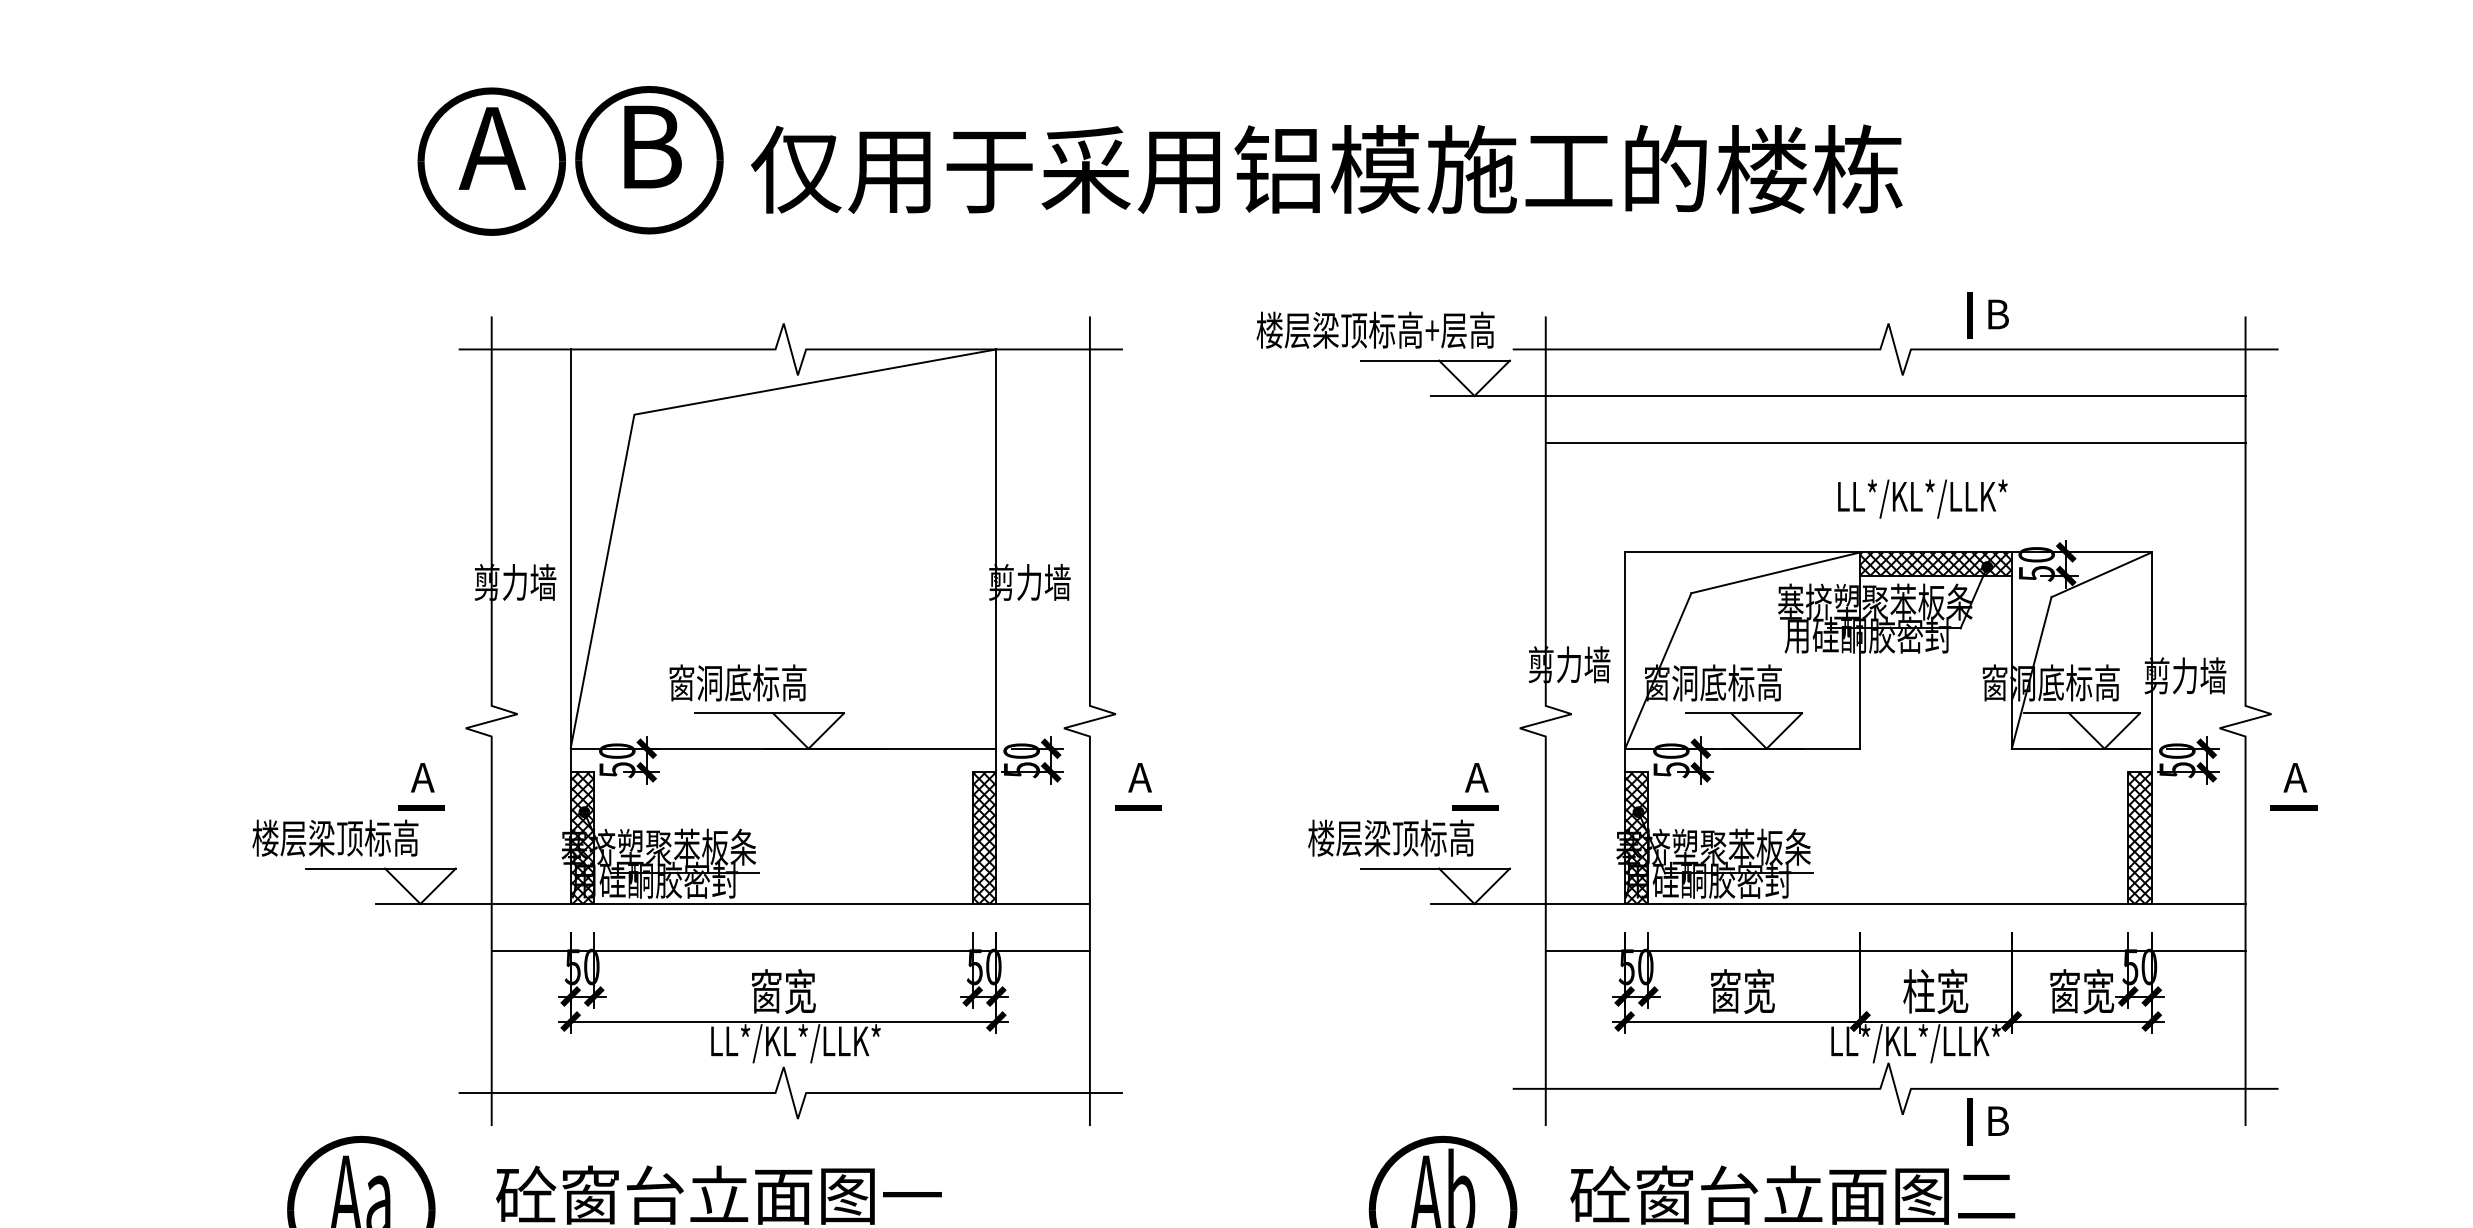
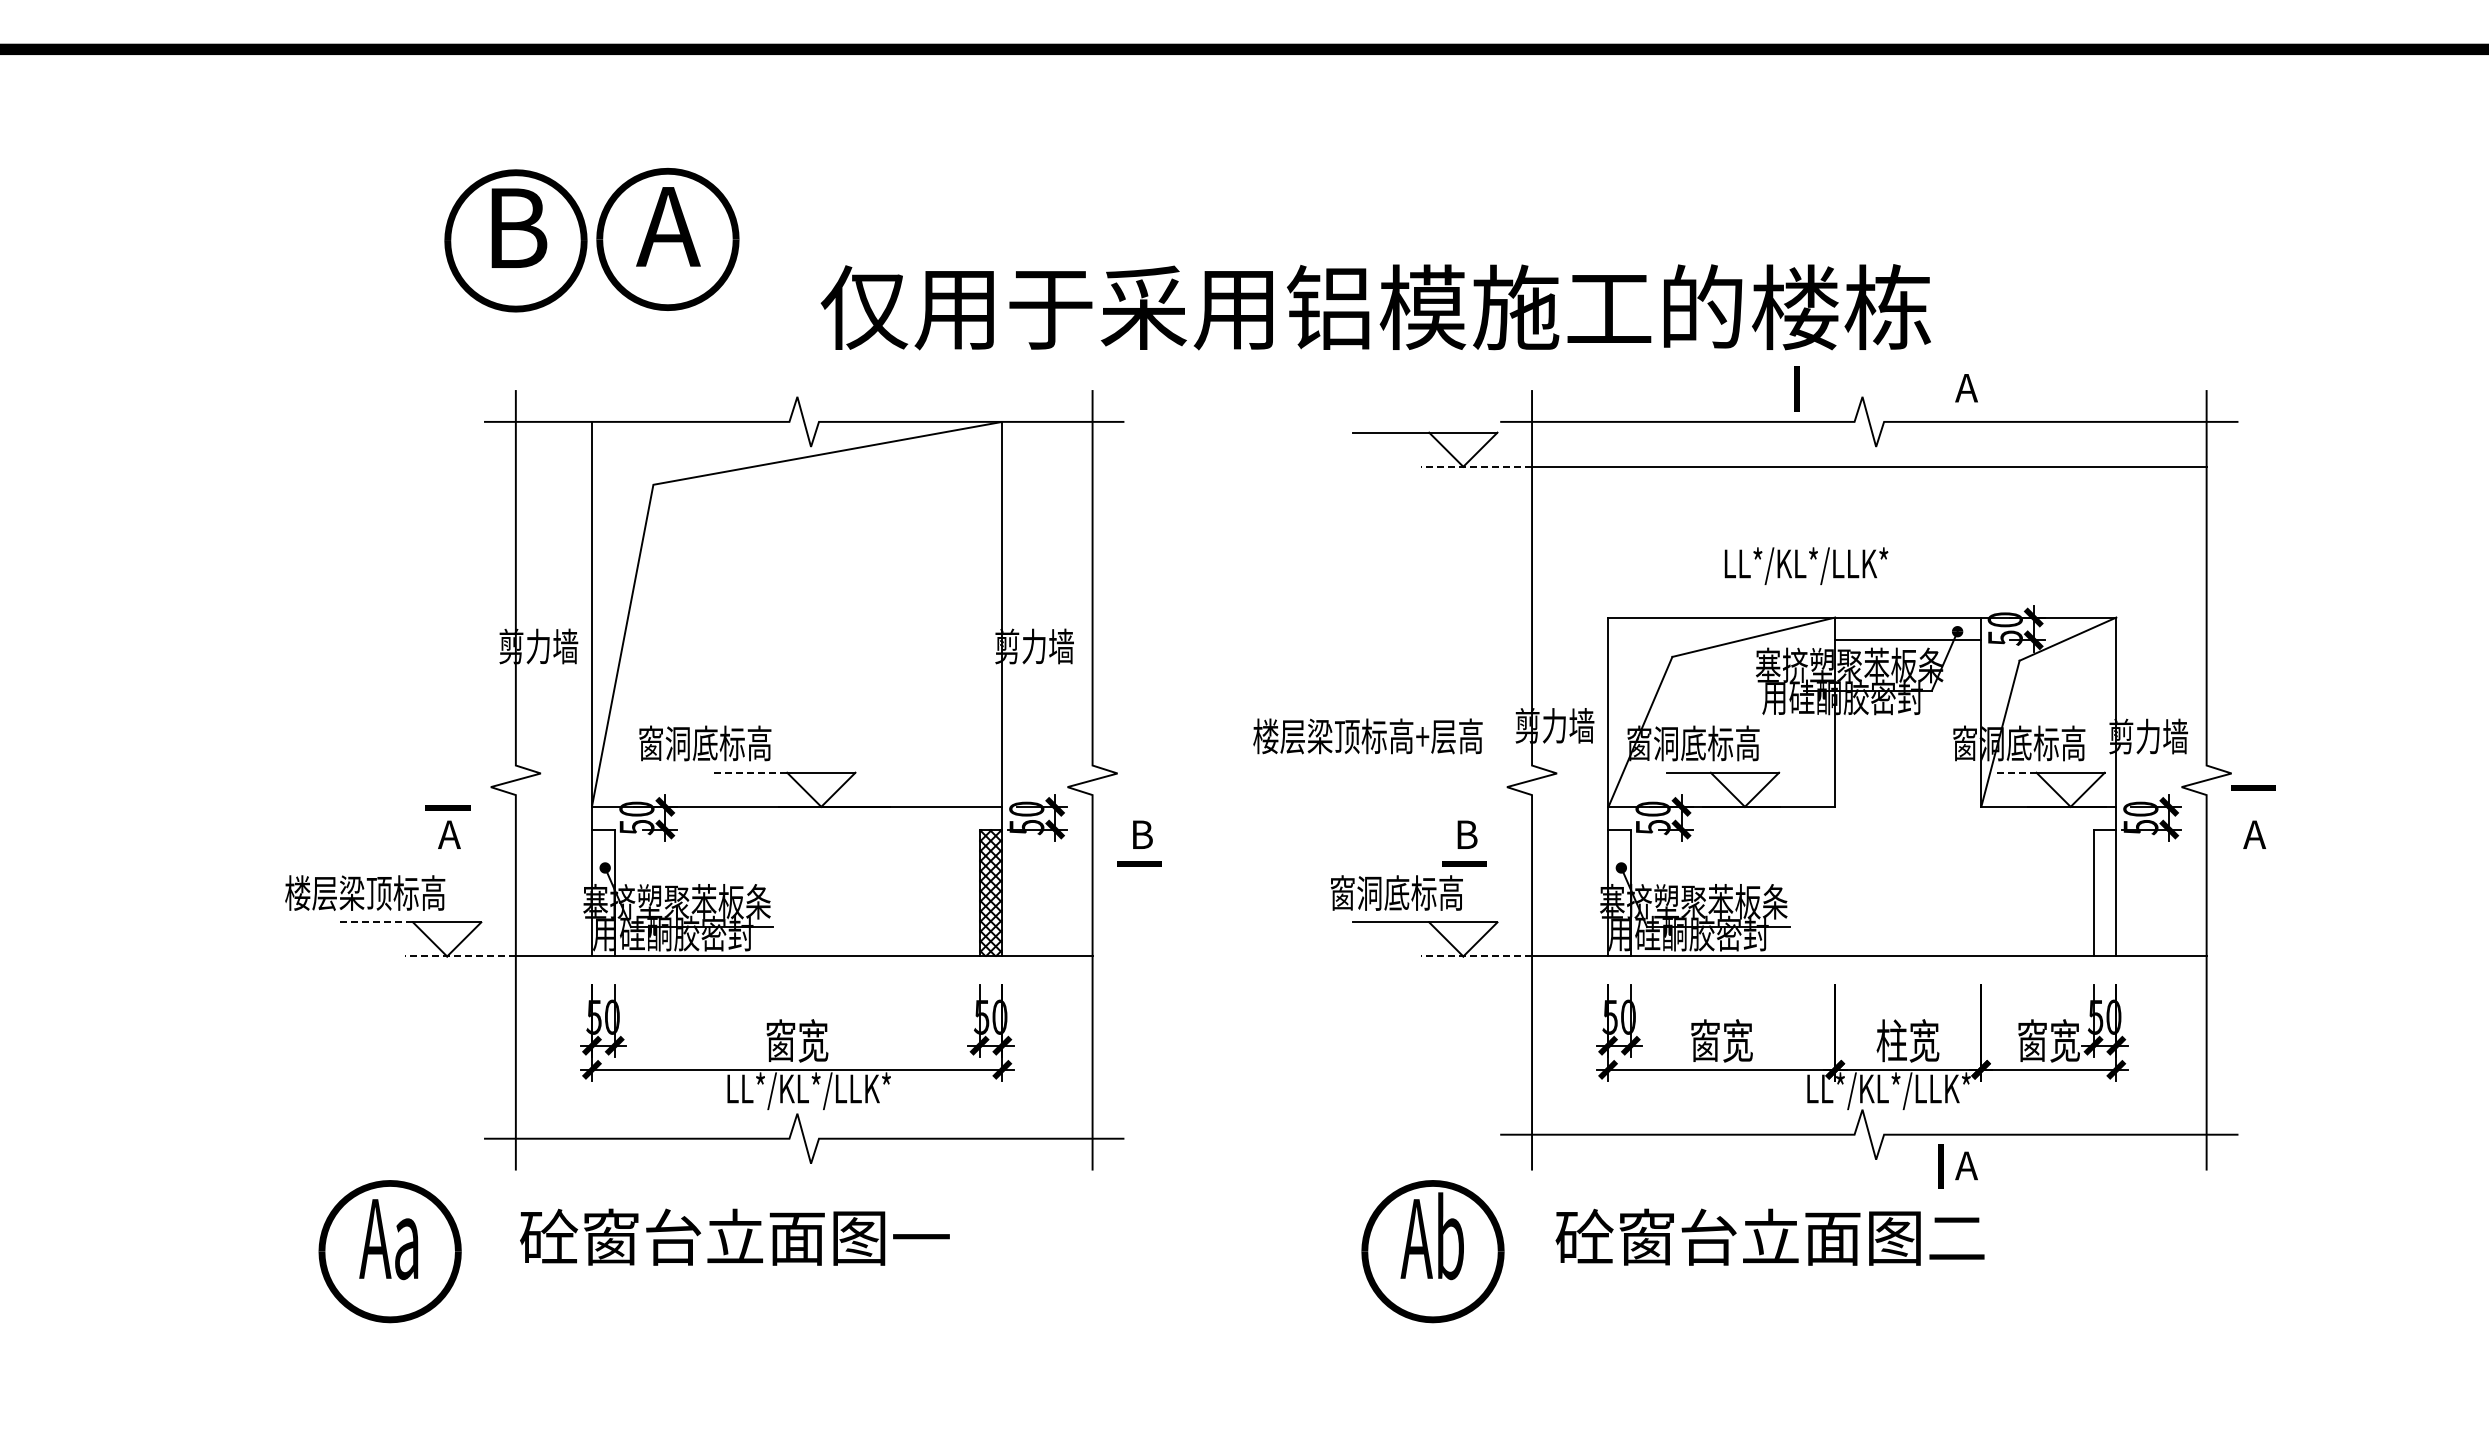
text: (650, 146) -> (668, 226), B -> A
text: (492, 147) -> (516, 227), A -> B
text: (1326, 169) -> (1375, 307), moved
line: (1969, 314) -> (1796, 388), moved
text: (1996, 314) -> (1966, 388), B -> A
text: (1375, 330) -> (1367, 736), moved
line: (1488, 395) -> (1476, 466), solid -> dashed
line: (1895, 443) -> (1869, 512), removed
text: (1922, 498) -> (1806, 565), moved
hatch: (1936, 563) -> (1908, 628), removed
text: (738, 683) -> (705, 743), moved
line: (734, 713) -> (749, 772), solid -> dashed
line: (2046, 713) -> (2014, 772), solid -> dashed
text: (1139, 777) -> (1140, 834), A -> B
text: (1476, 777) -> (1465, 834), A -> B
line: (420, 807) -> (447, 807), moved
line: (2294, 807) -> (2253, 787), moved
hatch: (581, 837) -> (602, 892), removed
text: (1363, 837) -> (1356, 892), 楼层梁顶标高 -> 窗洞底标高
hatch: (1636, 837) -> (1619, 892), removed
hatch: (2139, 837) -> (2104, 892), removed
line: (346, 868) -> (375, 922), solid -> dashed
line: (434, 903) -> (460, 956), solid -> dashed
line: (1488, 903) -> (1476, 956), solid -> dashed
line: (790, 950) -> (803, 1001), removed
line: (1895, 950) -> (1869, 1001), removed
text: (1996, 1120) -> (1966, 1165), B -> A

